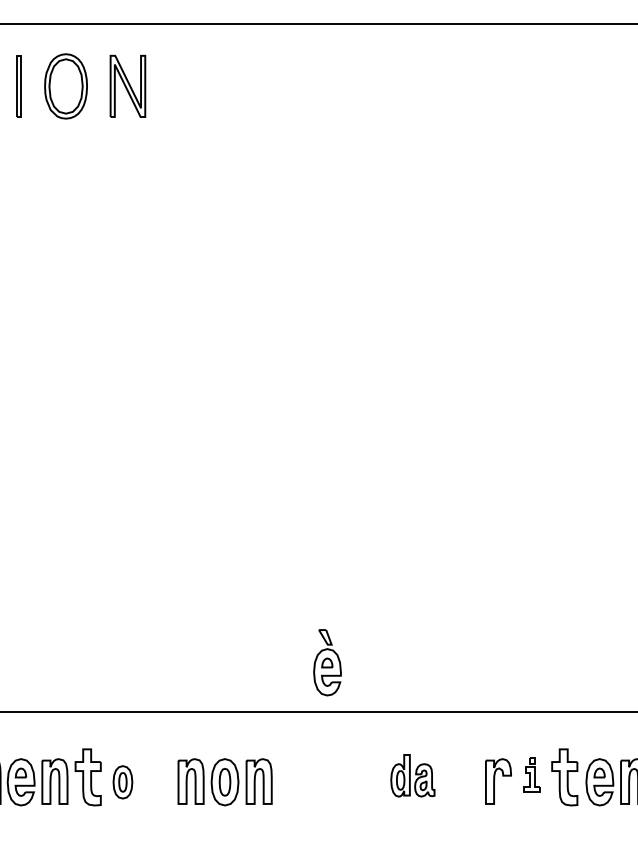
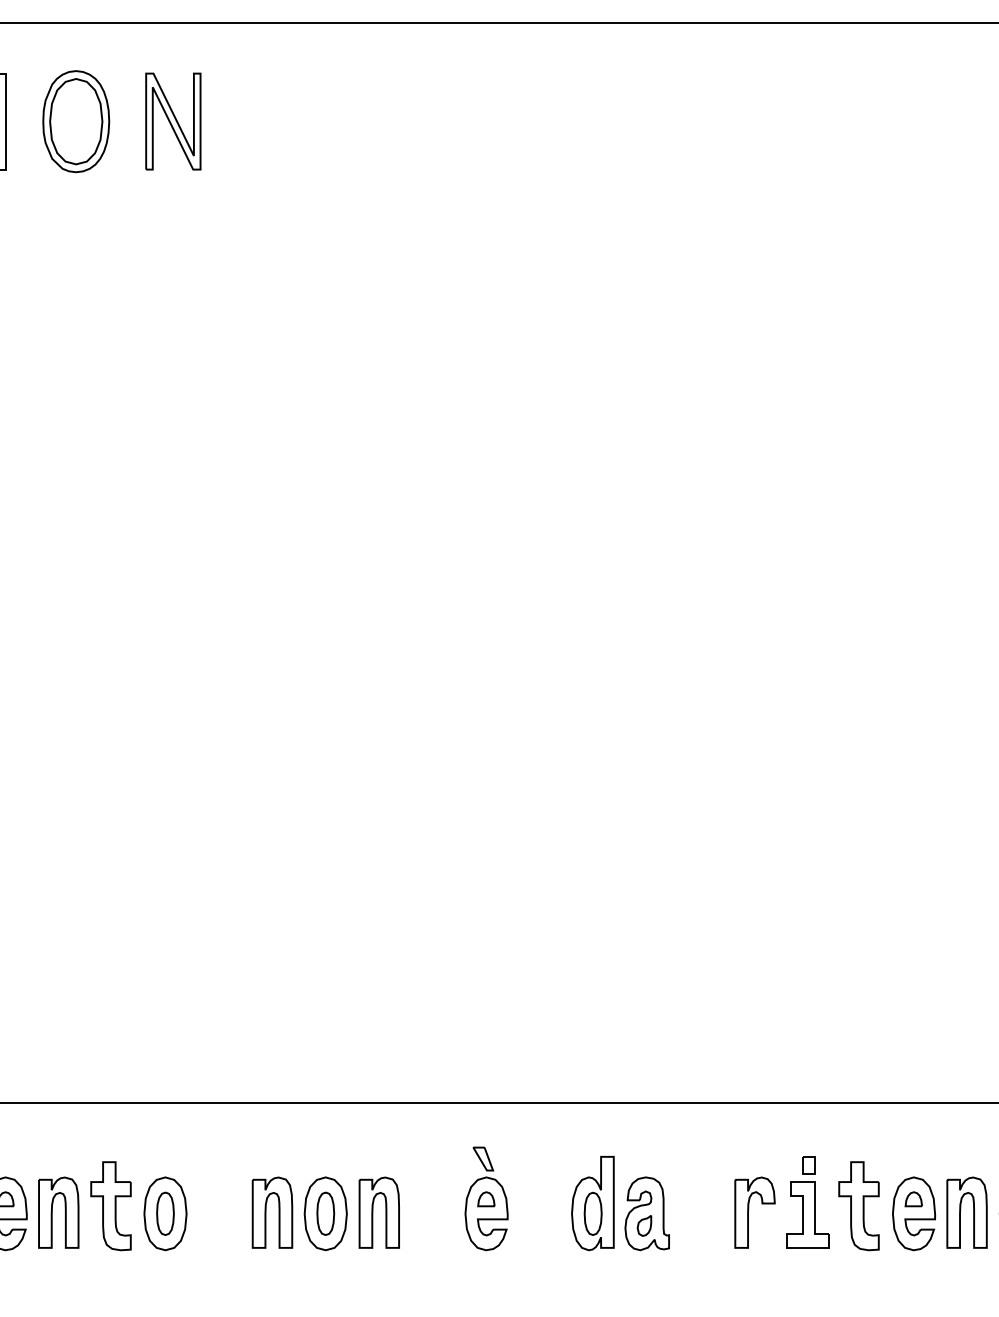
part: (327, 662) -> (486, 1198), moved
part: (532, 774) -> (808, 1201), size x1.67
part: (412, 775) -> (619, 1203), size x1.43
part: (122, 782) -> (164, 1214), size x1.43

